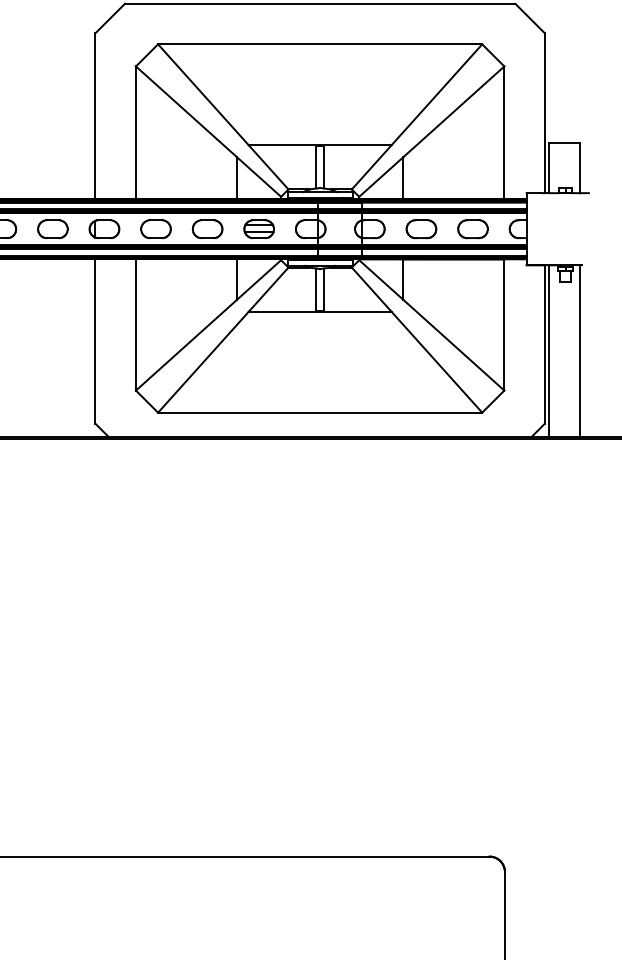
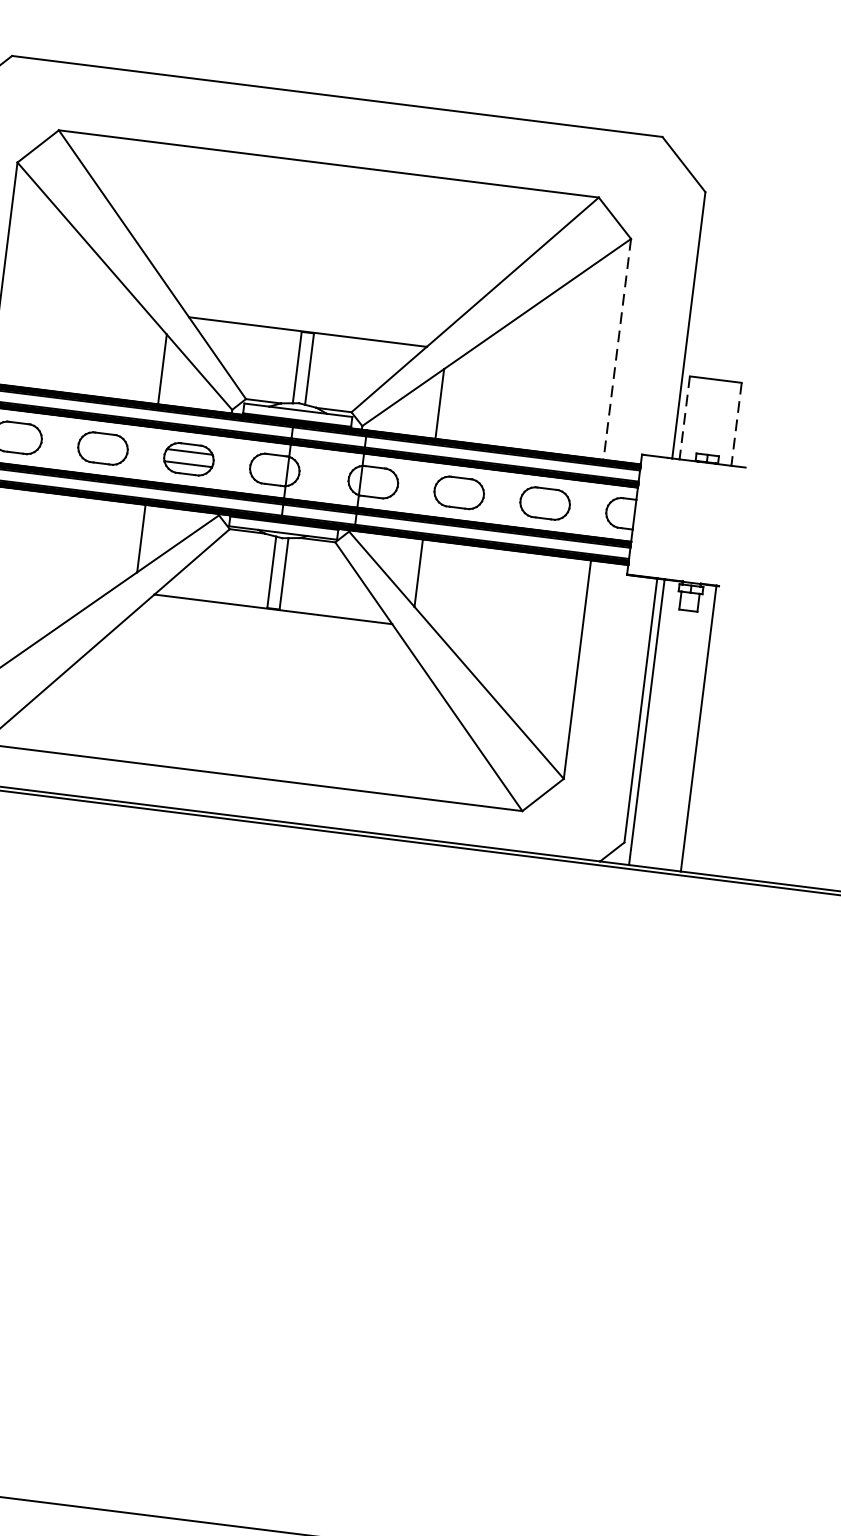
line: (504, 133) -> (617, 350), solid -> dashed
line: (549, 168) -> (685, 418), solid -> dashed
line: (580, 168) -> (736, 424), solid -> dashed

